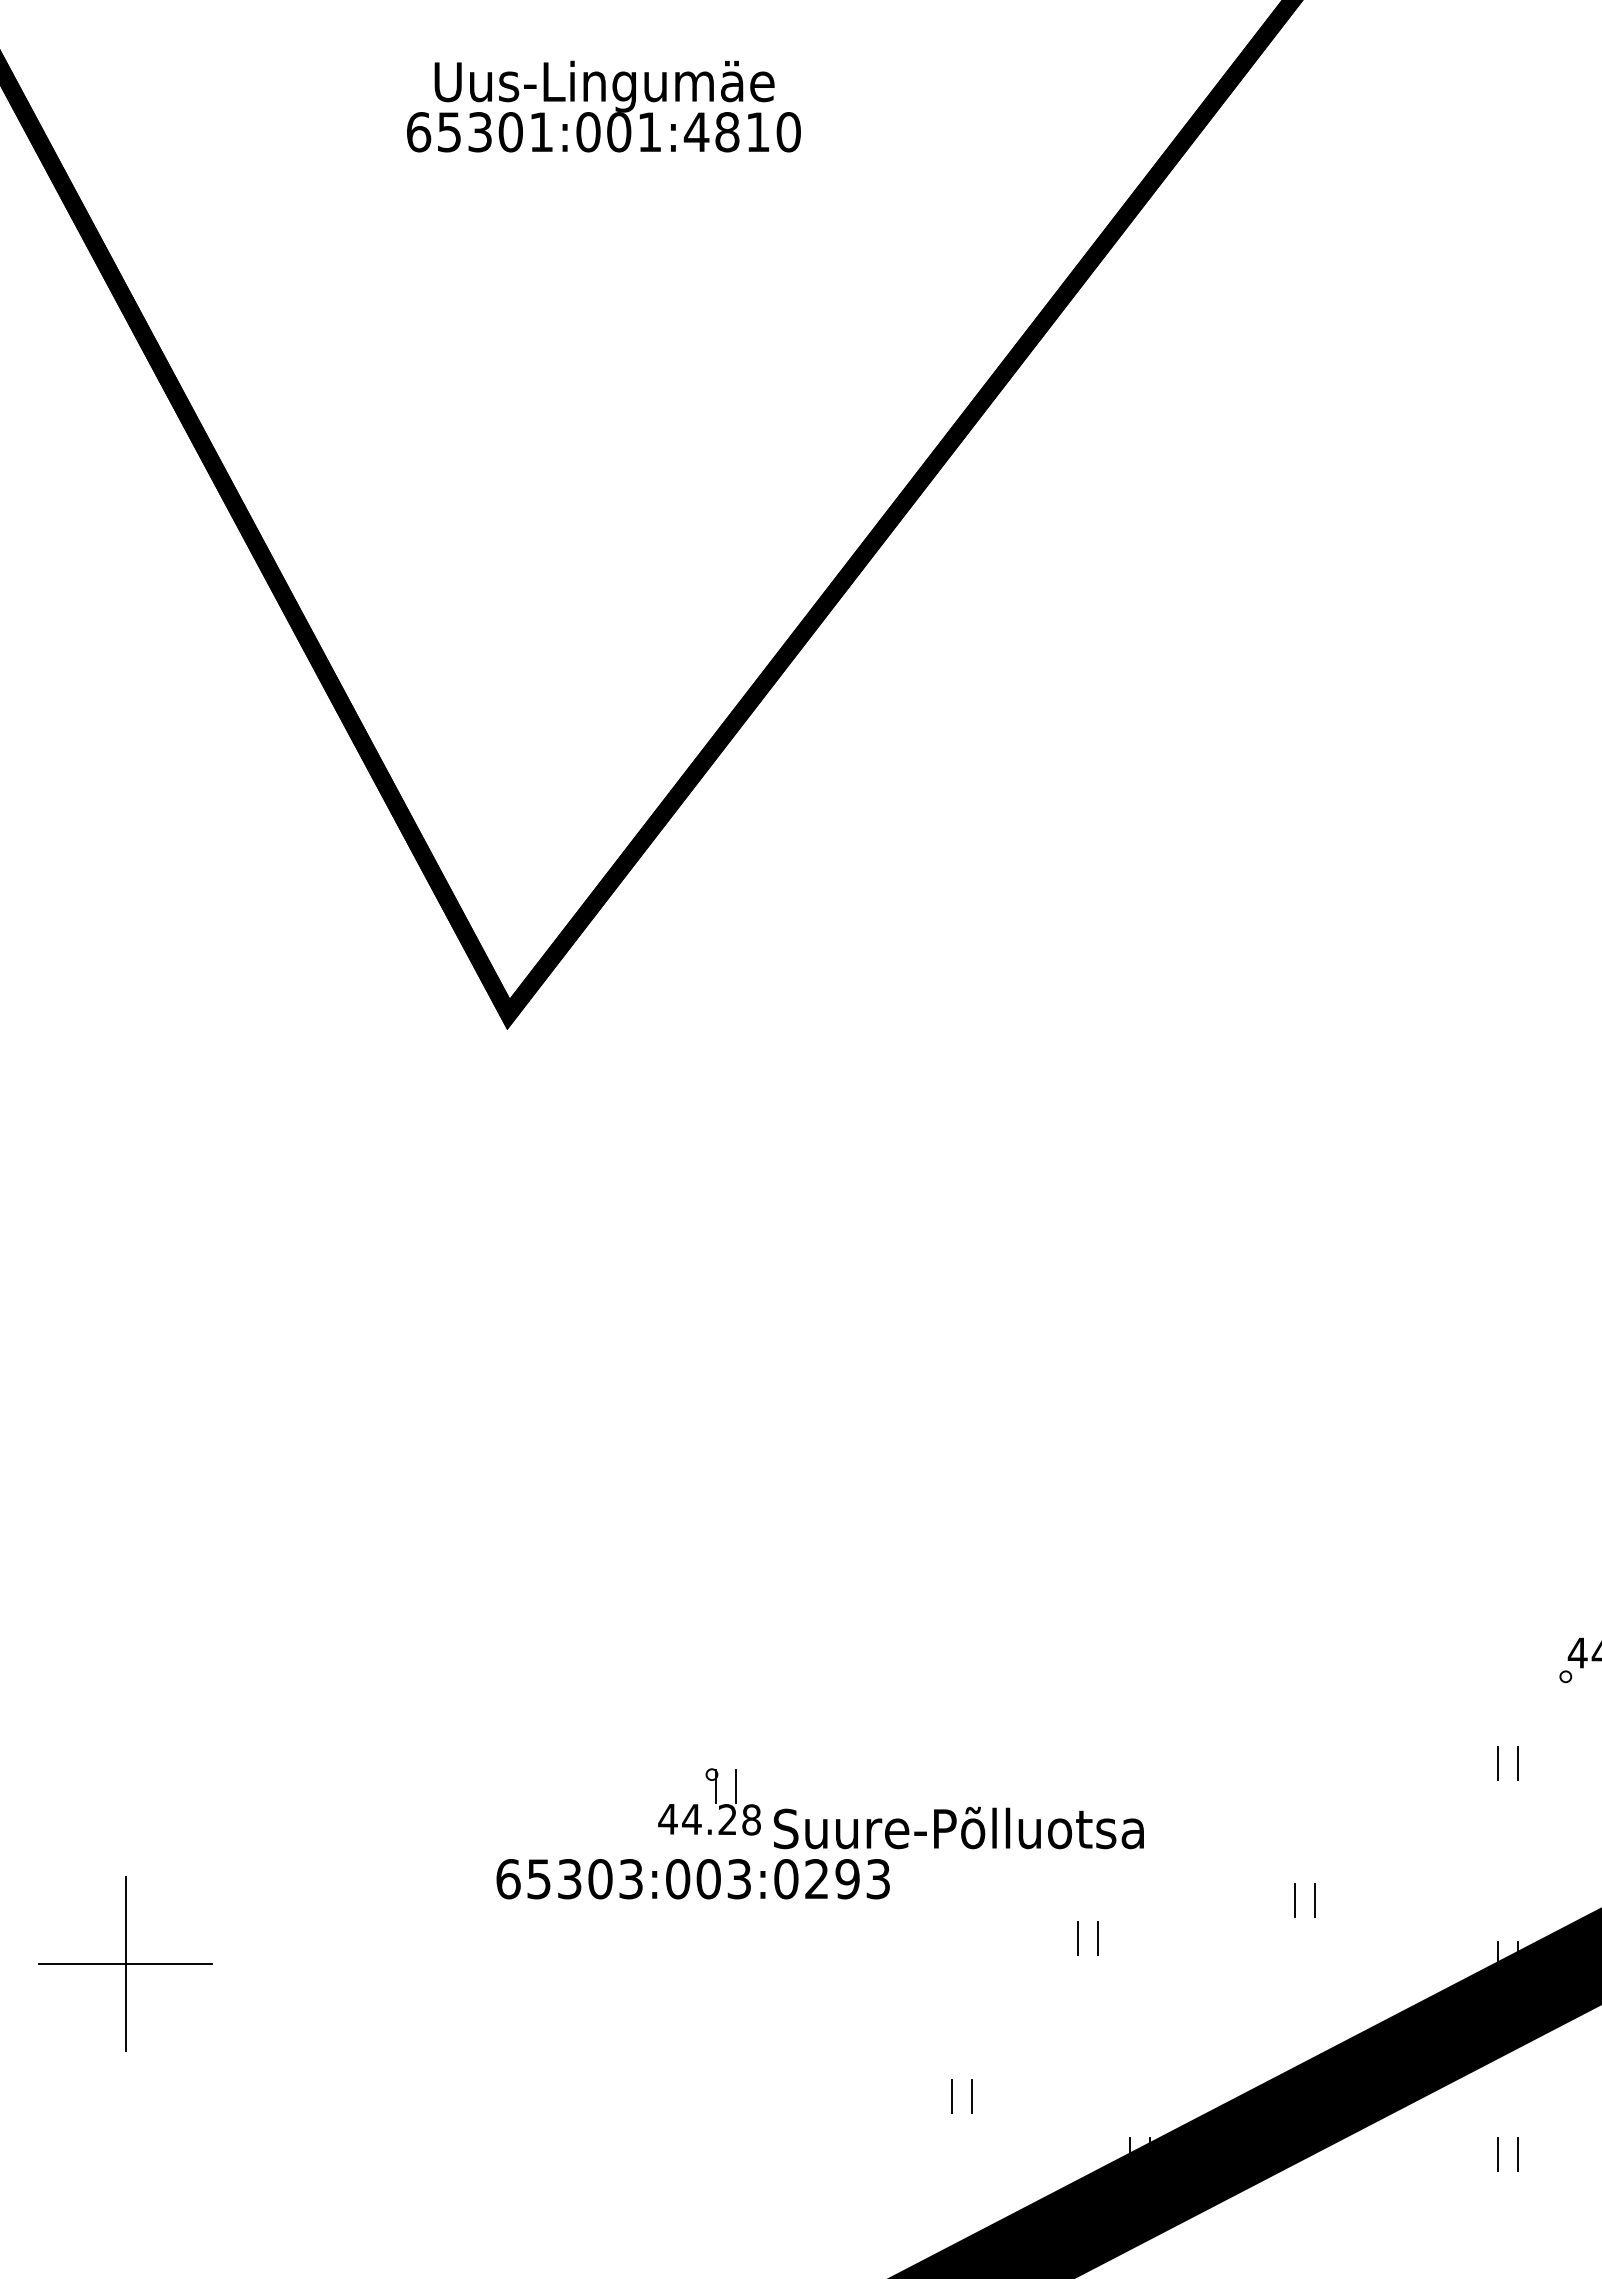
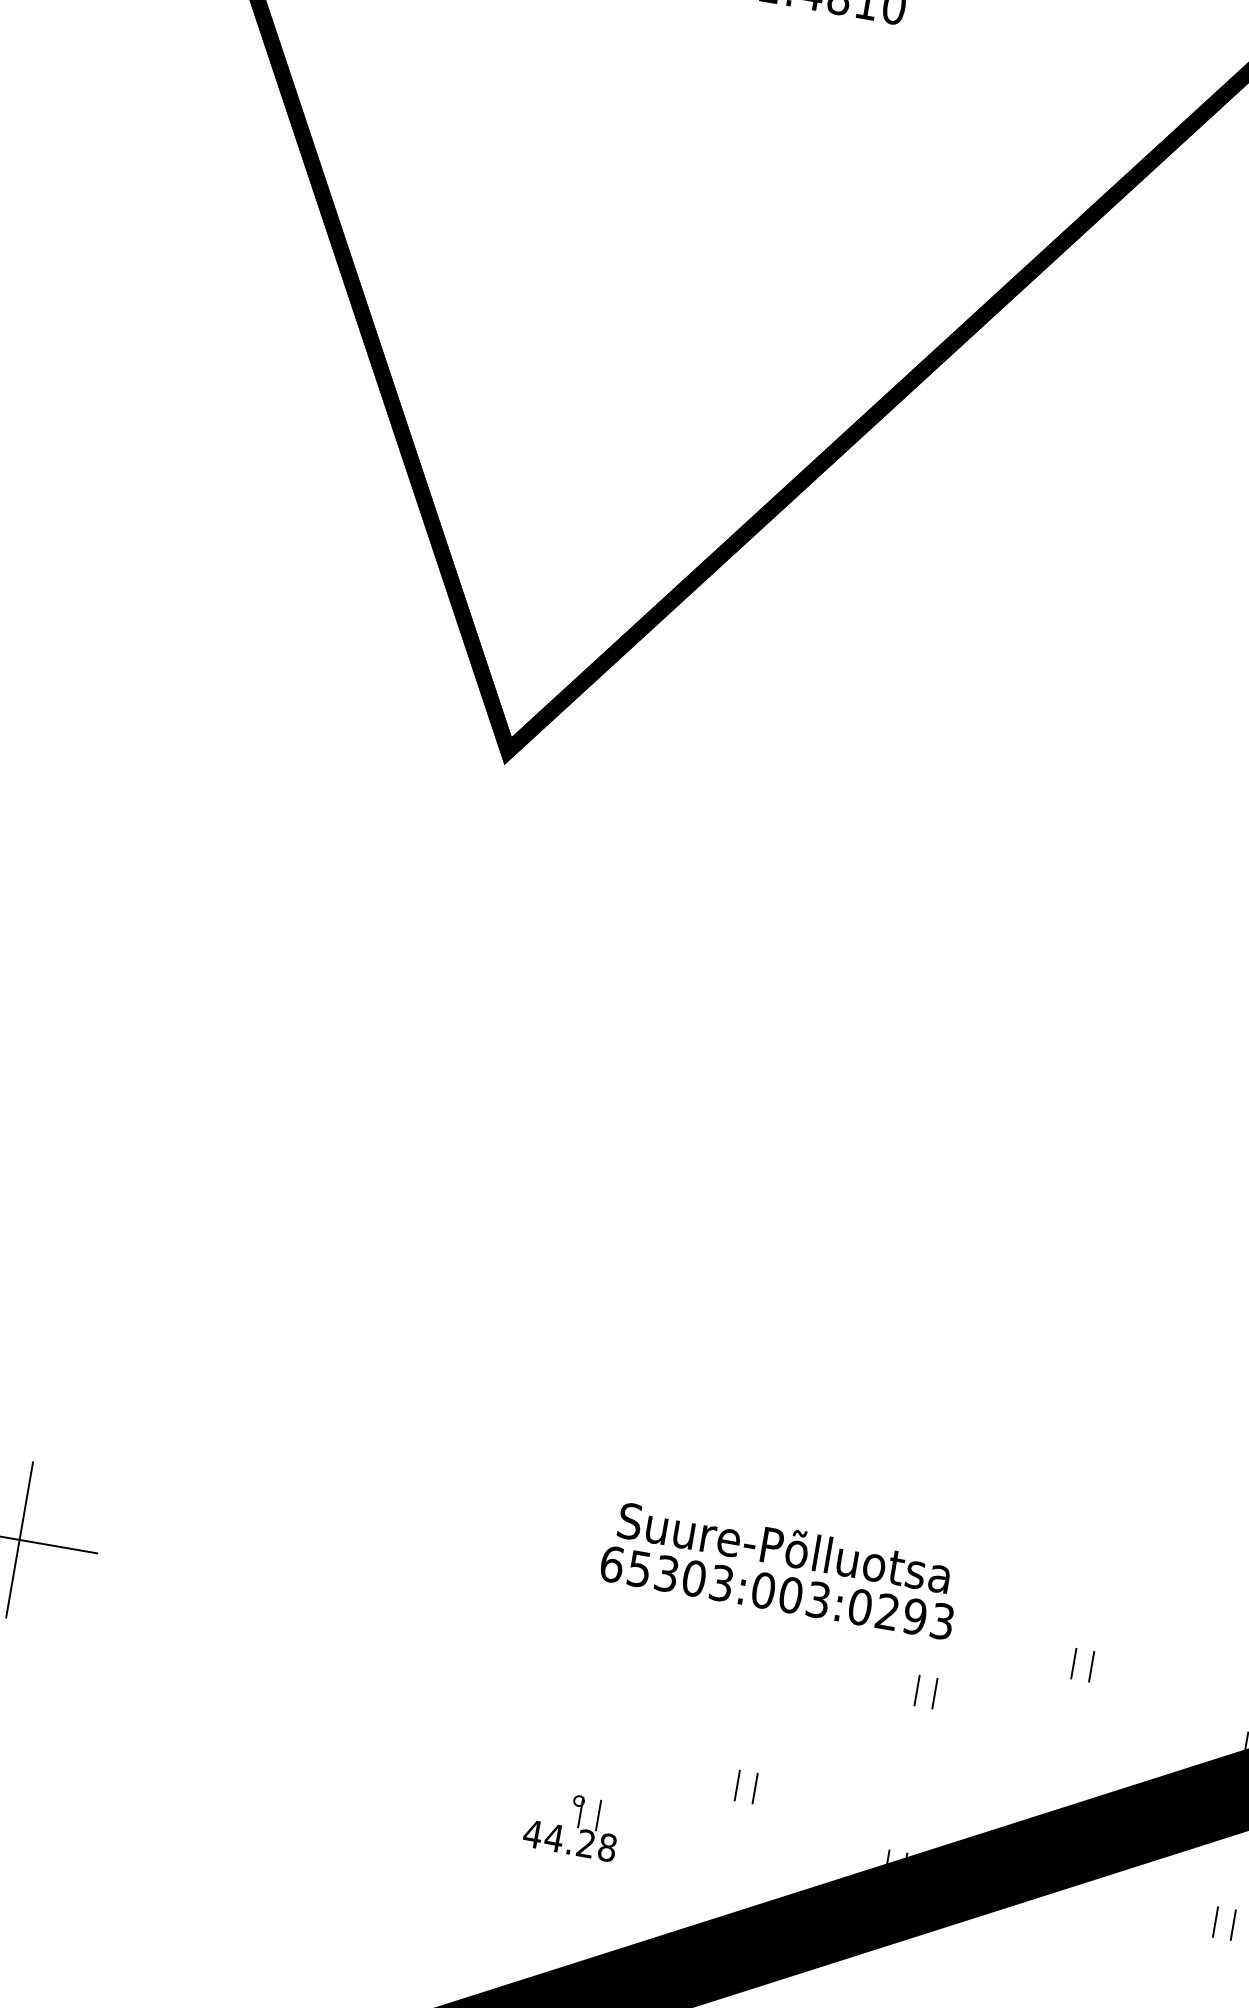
part: (709, 1801) -> (572, 1824), moved
text: (692, 1879) -> (776, 1593), moved
part: (1078, 1938) -> (917, 1691), moved

